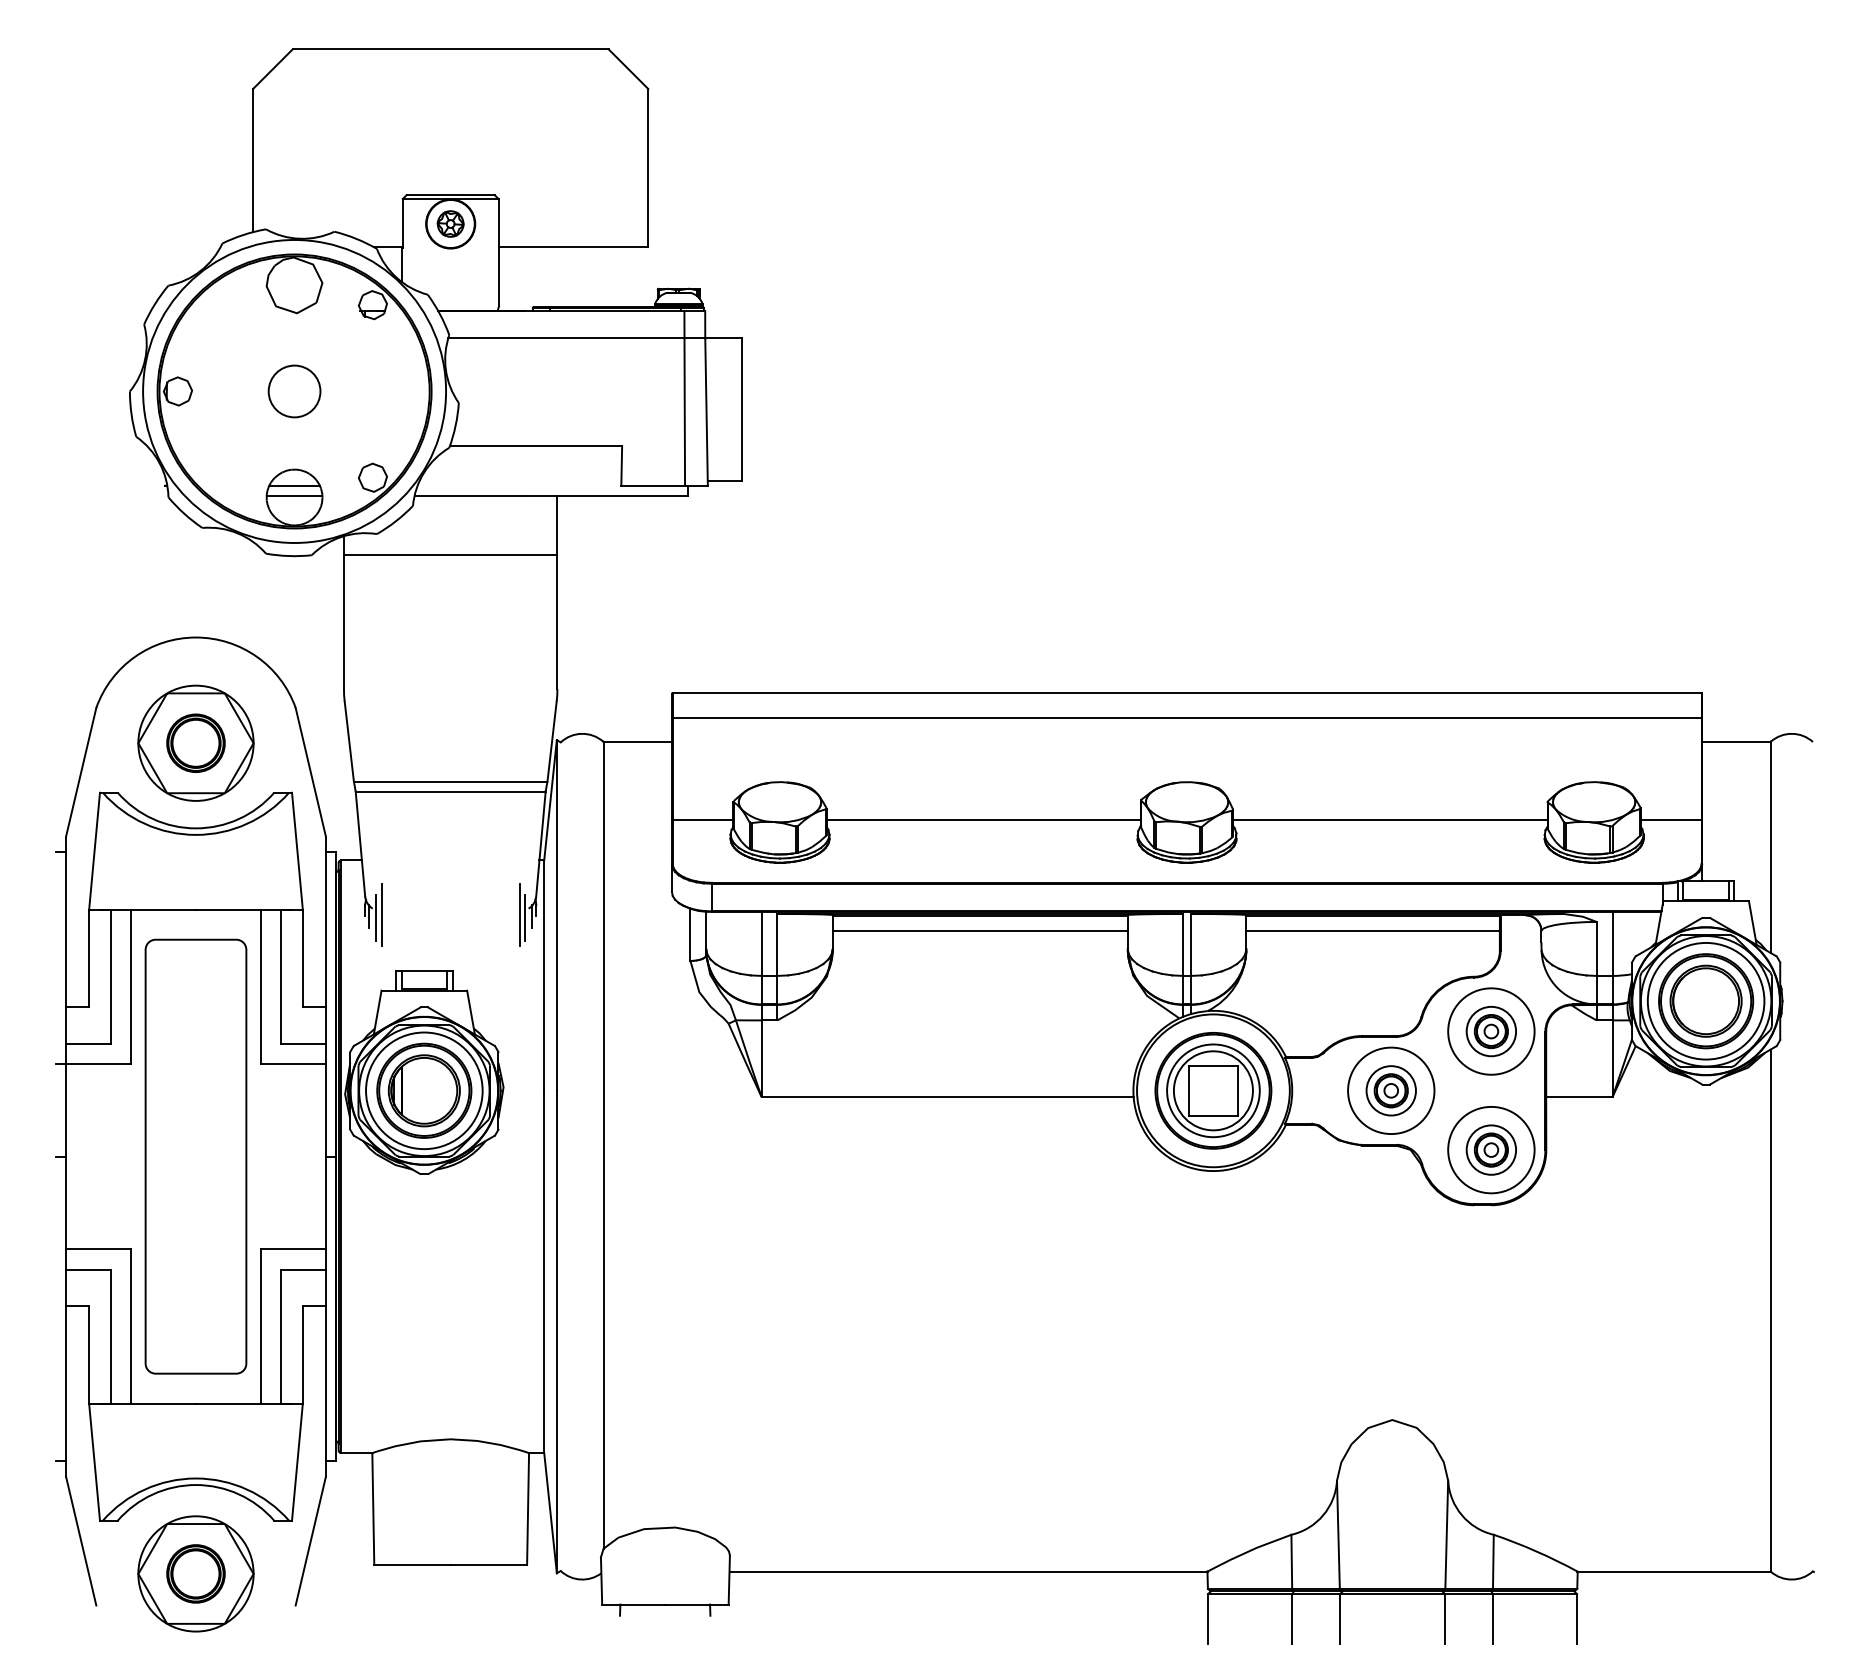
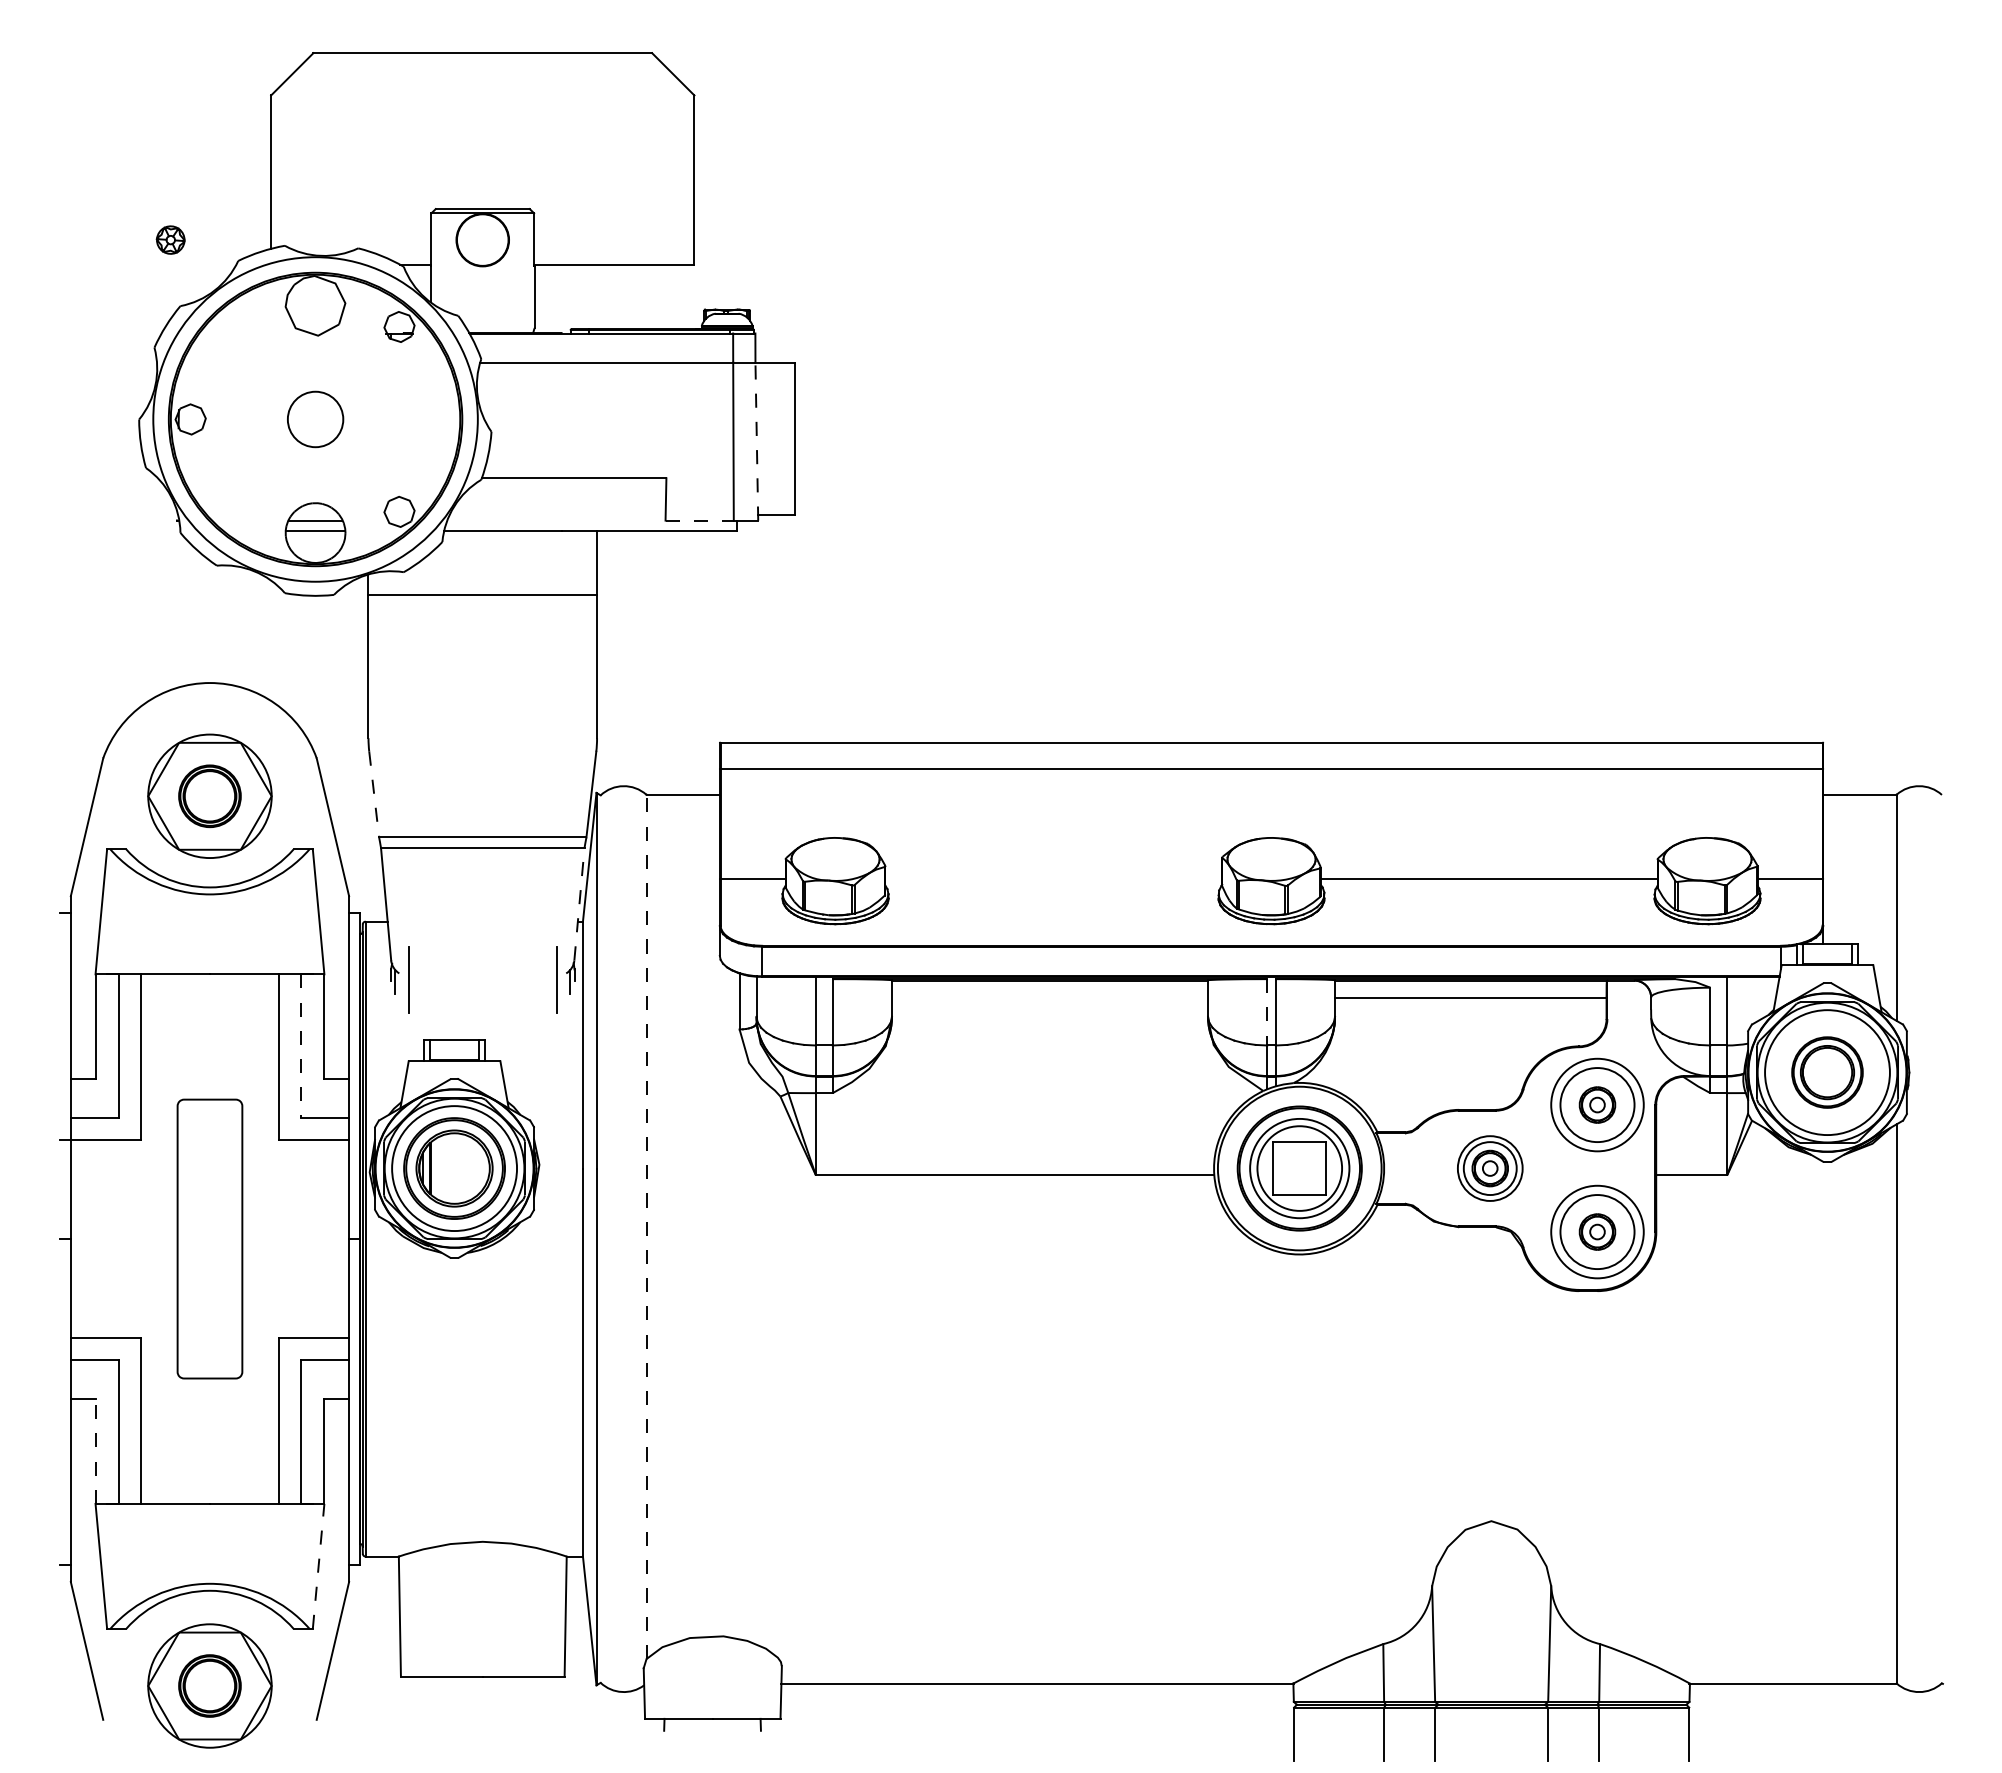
part: (450, 223) -> (170, 239), moved
line: (706, 412) -> (756, 441), solid -> dashed
line: (653, 485) -> (700, 520), solid -> dashed
line: (349, 742) -> (374, 795), solid -> dashed
line: (983, 820) -> (1053, 878), removed
line: (540, 843) -> (579, 903), solid -> dashed
line: (375, 918) -> (402, 983), removed
line: (525, 918) -> (562, 983), removed
line: (979, 931) -> (1049, 997), removed
line: (1183, 945) -> (1267, 1012), solid -> dashed
line: (280, 976) -> (300, 1046), solid -> dashed
part: (1706, 1001) -> (1827, 1072), size x0.7
circle: (1491, 1031) -> (1597, 1104), size x1.4
circle: (1390, 1090) -> (1489, 1168), size x0.7
line: (603, 1144) -> (646, 1226), solid -> dashed
circle: (1491, 1149) -> (1597, 1231), size x1.4
part: (195, 1156) -> (209, 1238), size x0.6
line: (89, 1354) -> (95, 1451), solid -> dashed
line: (297, 1462) -> (318, 1566), solid -> dashed

